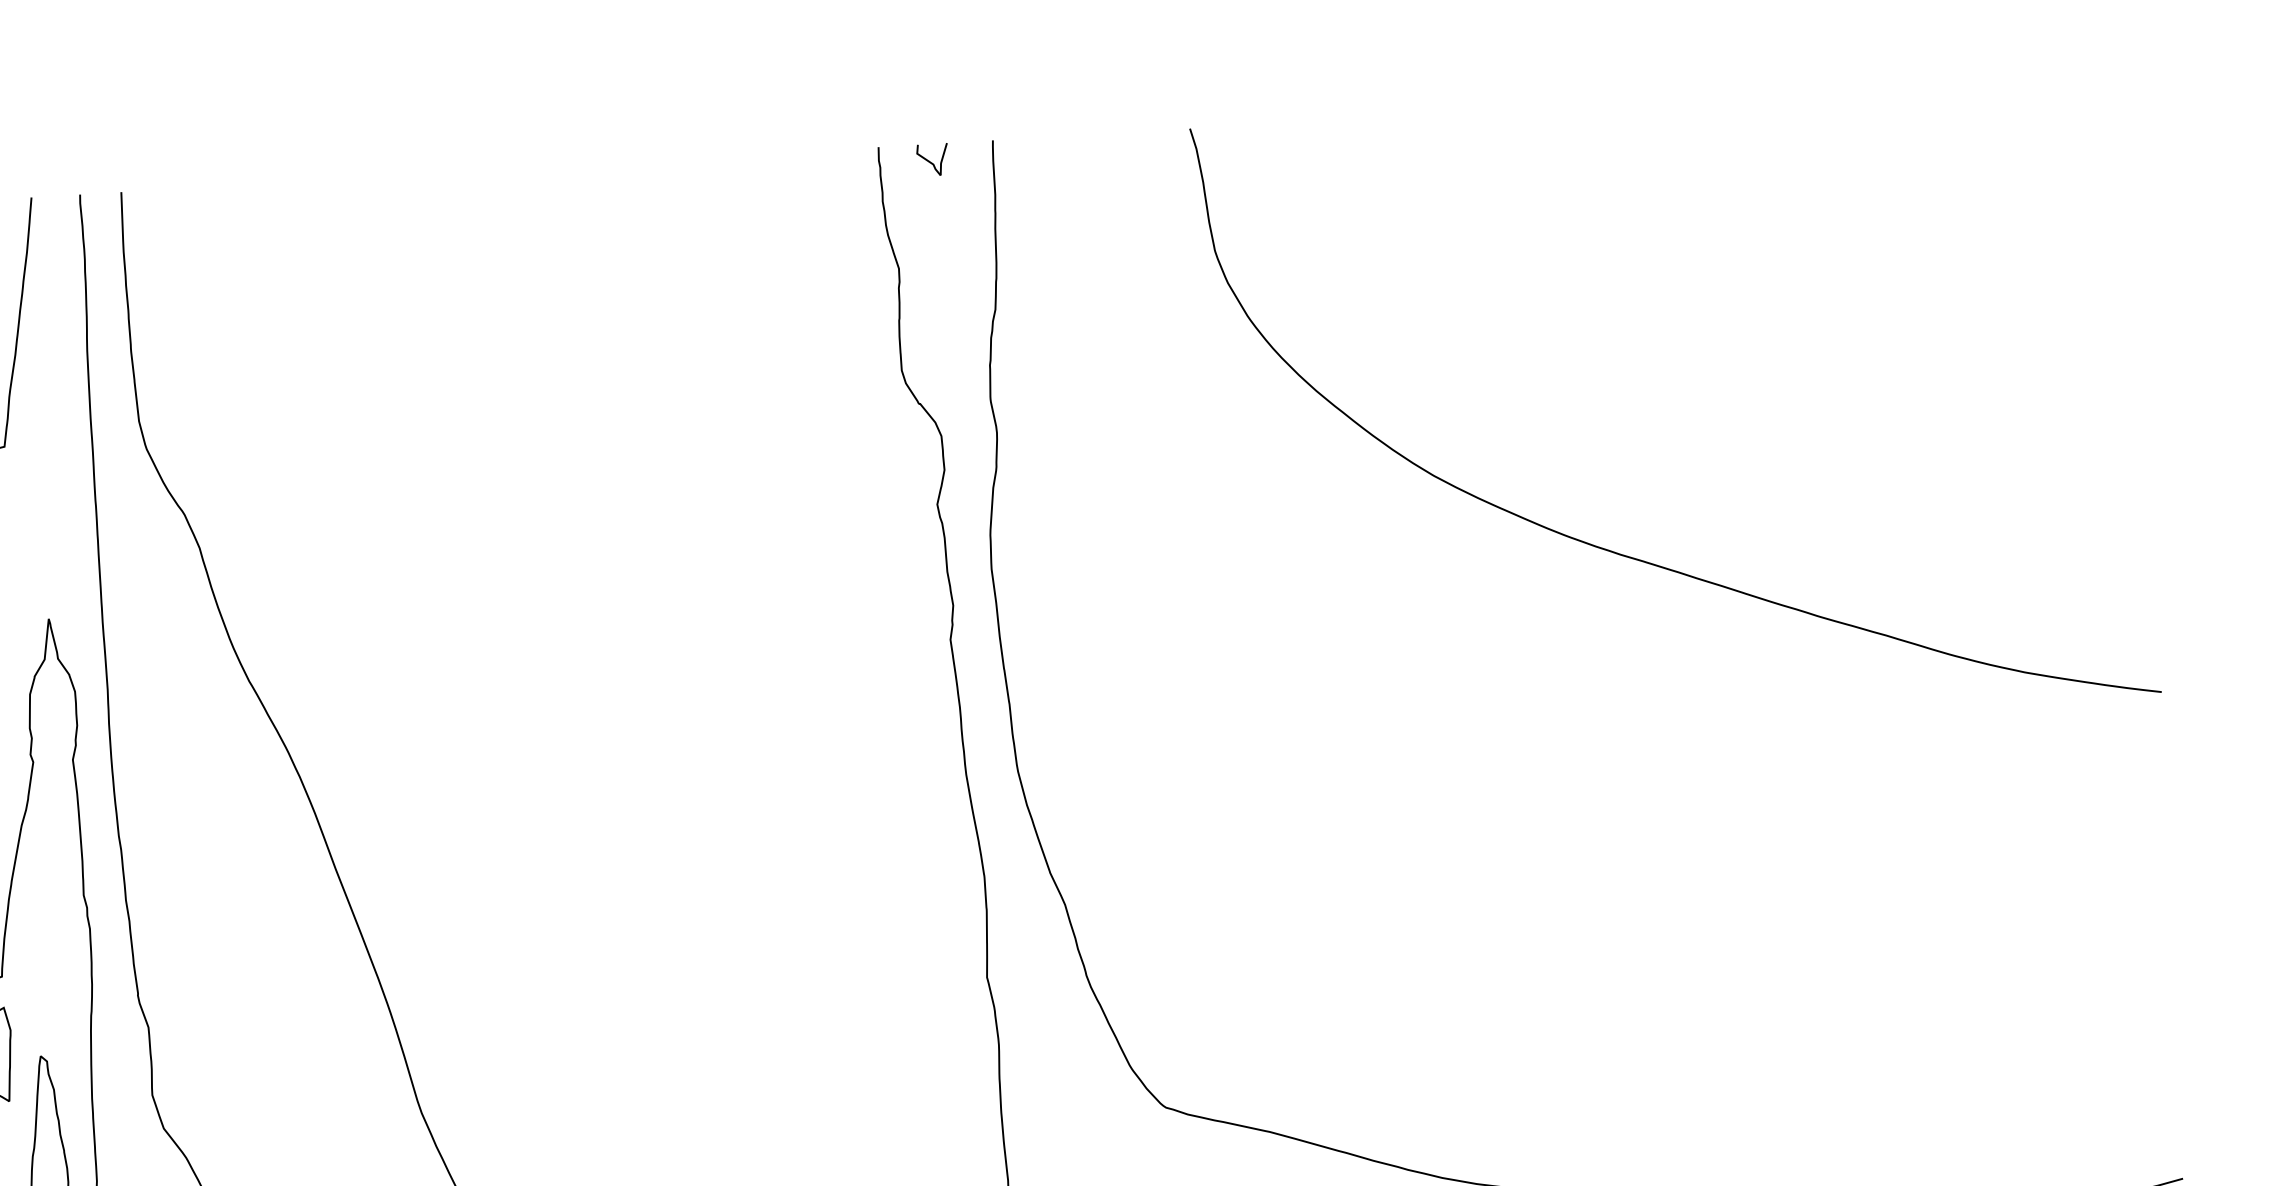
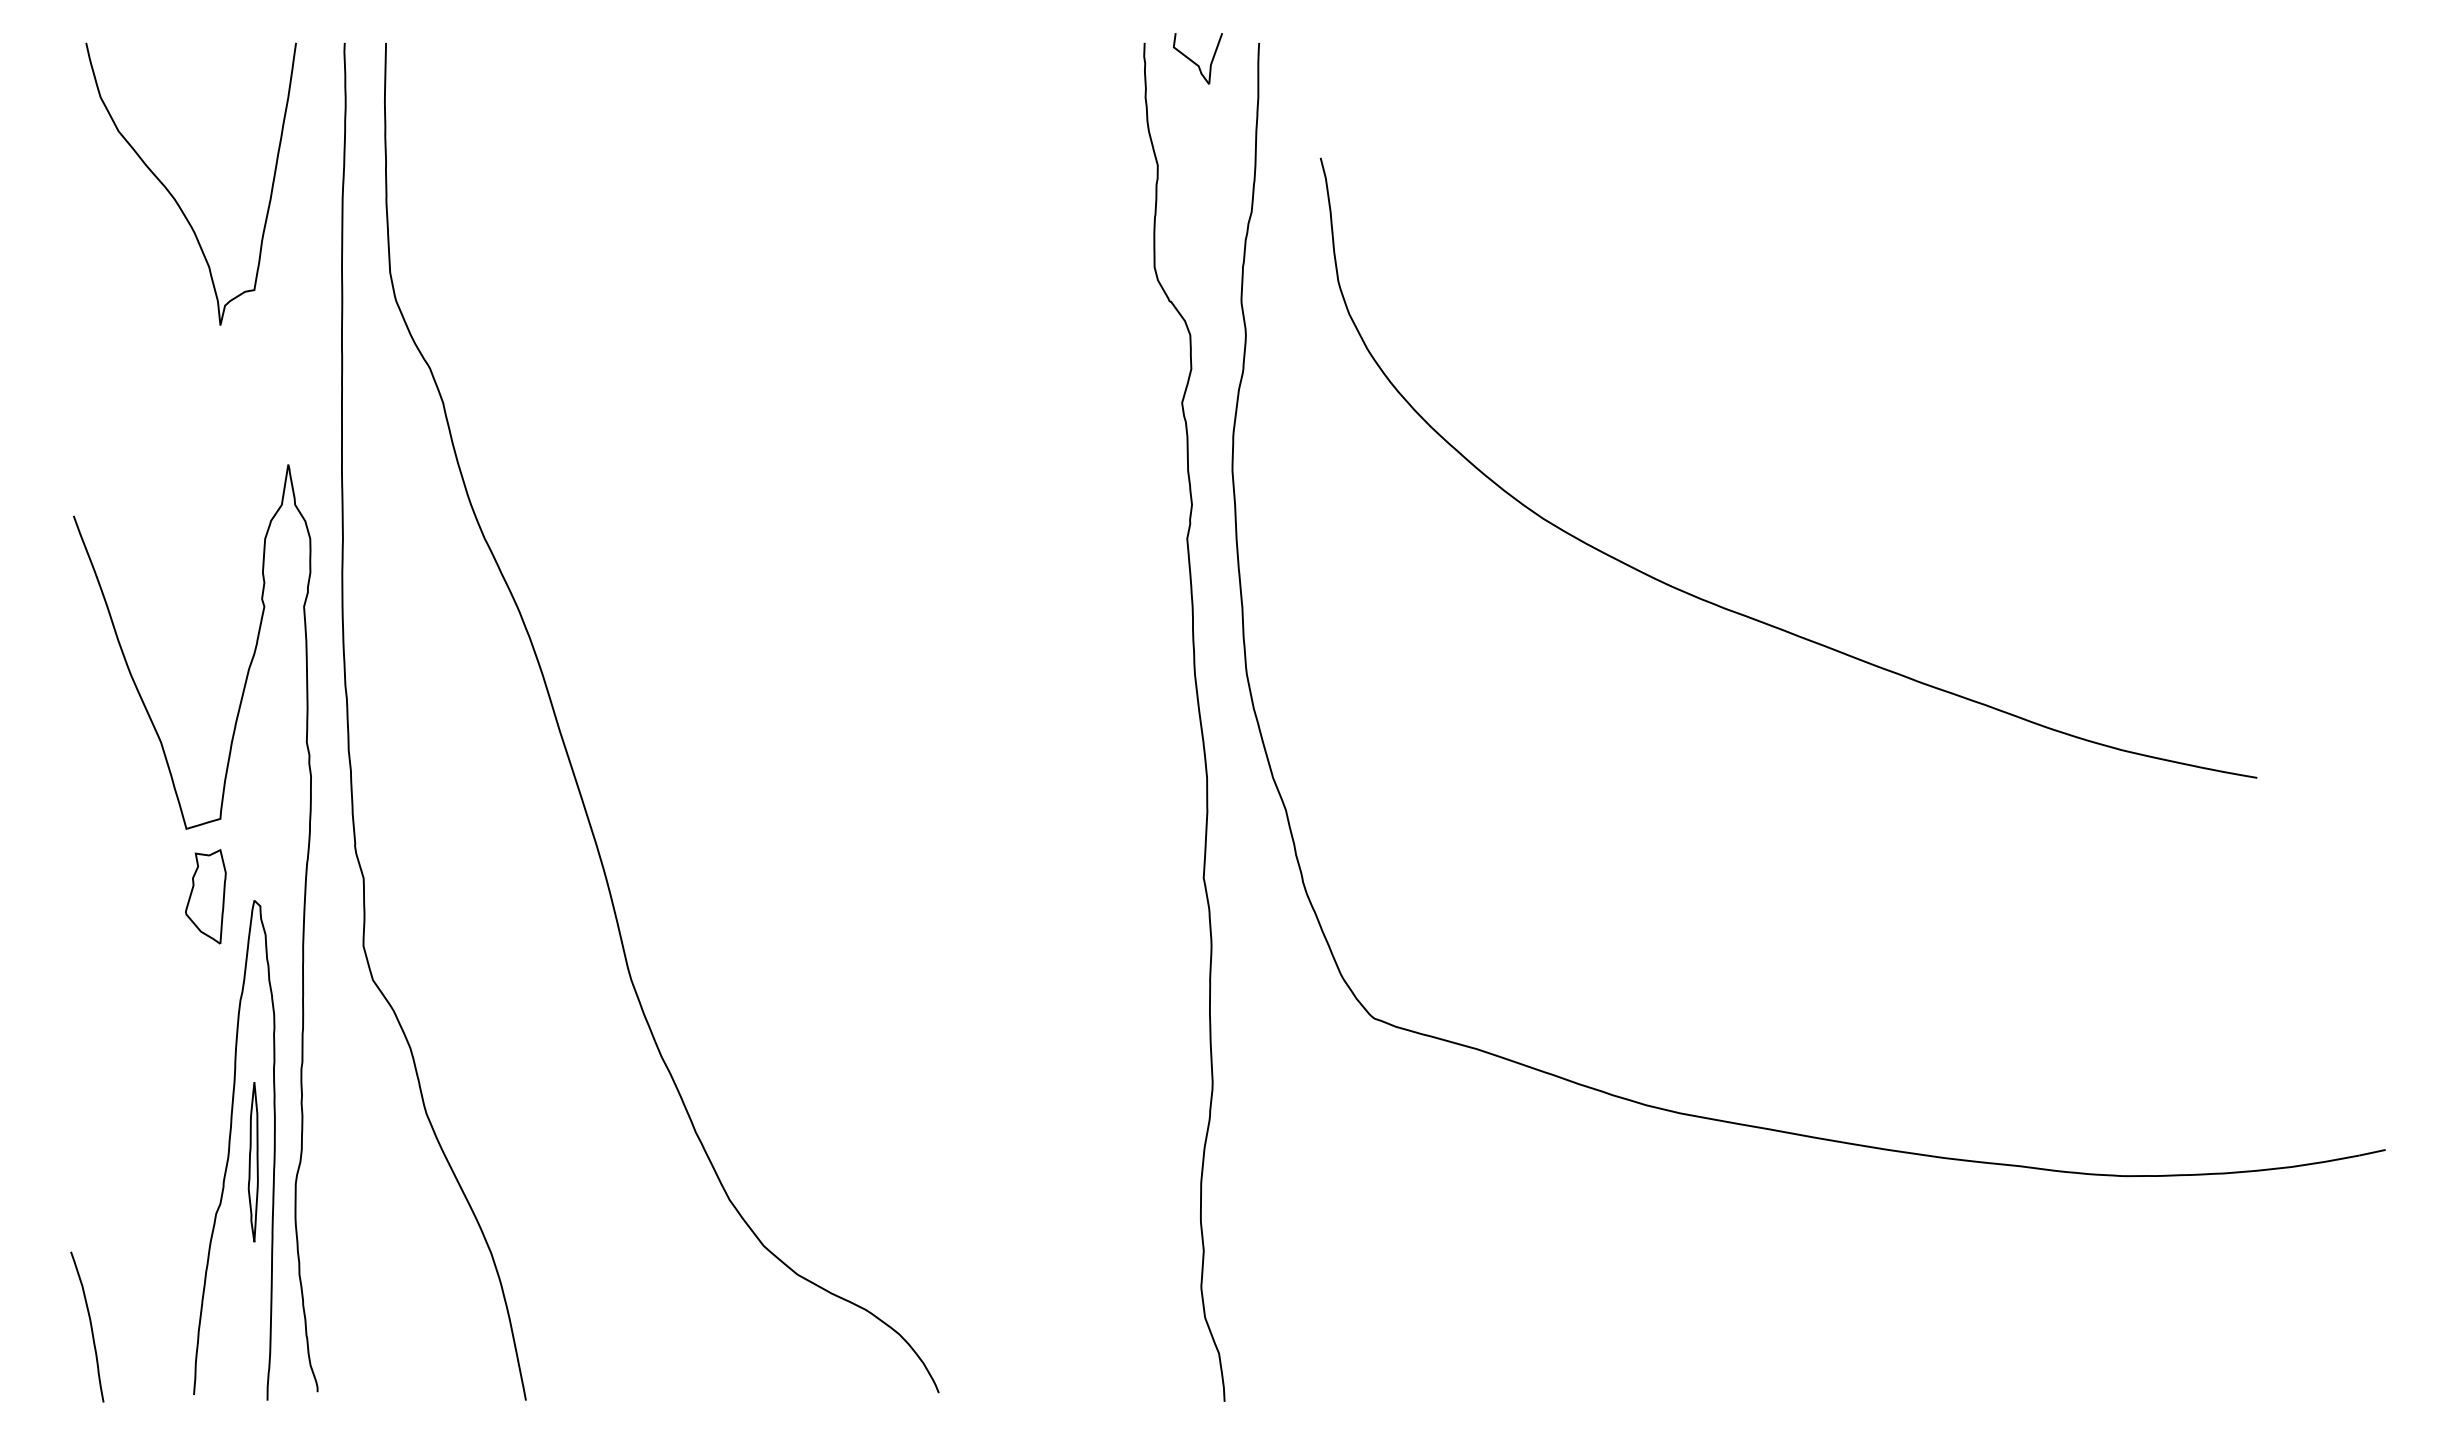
part: (932, 159) -> (1197, 58), size x1.6
curve: (1635, 557) -> (1739, 612), moved

